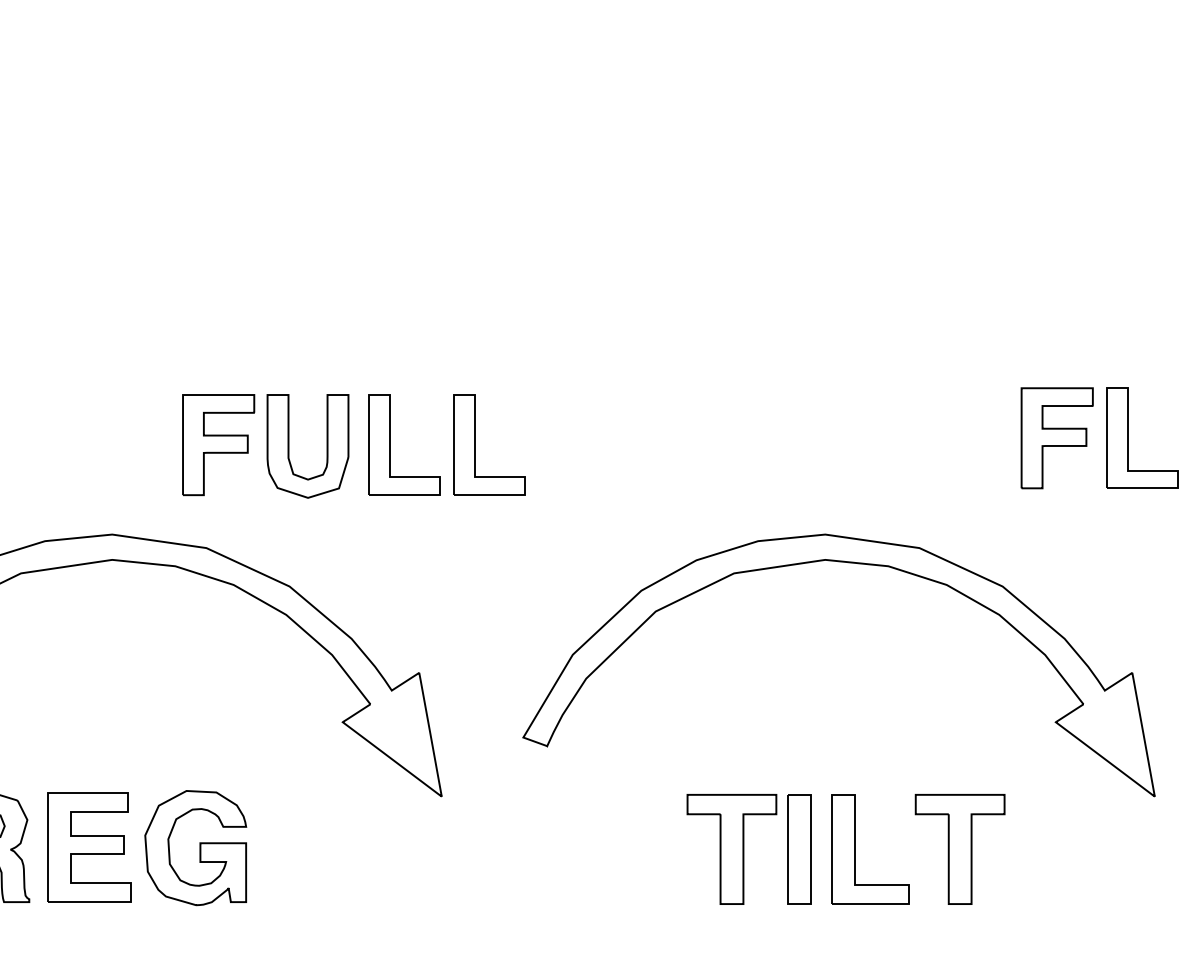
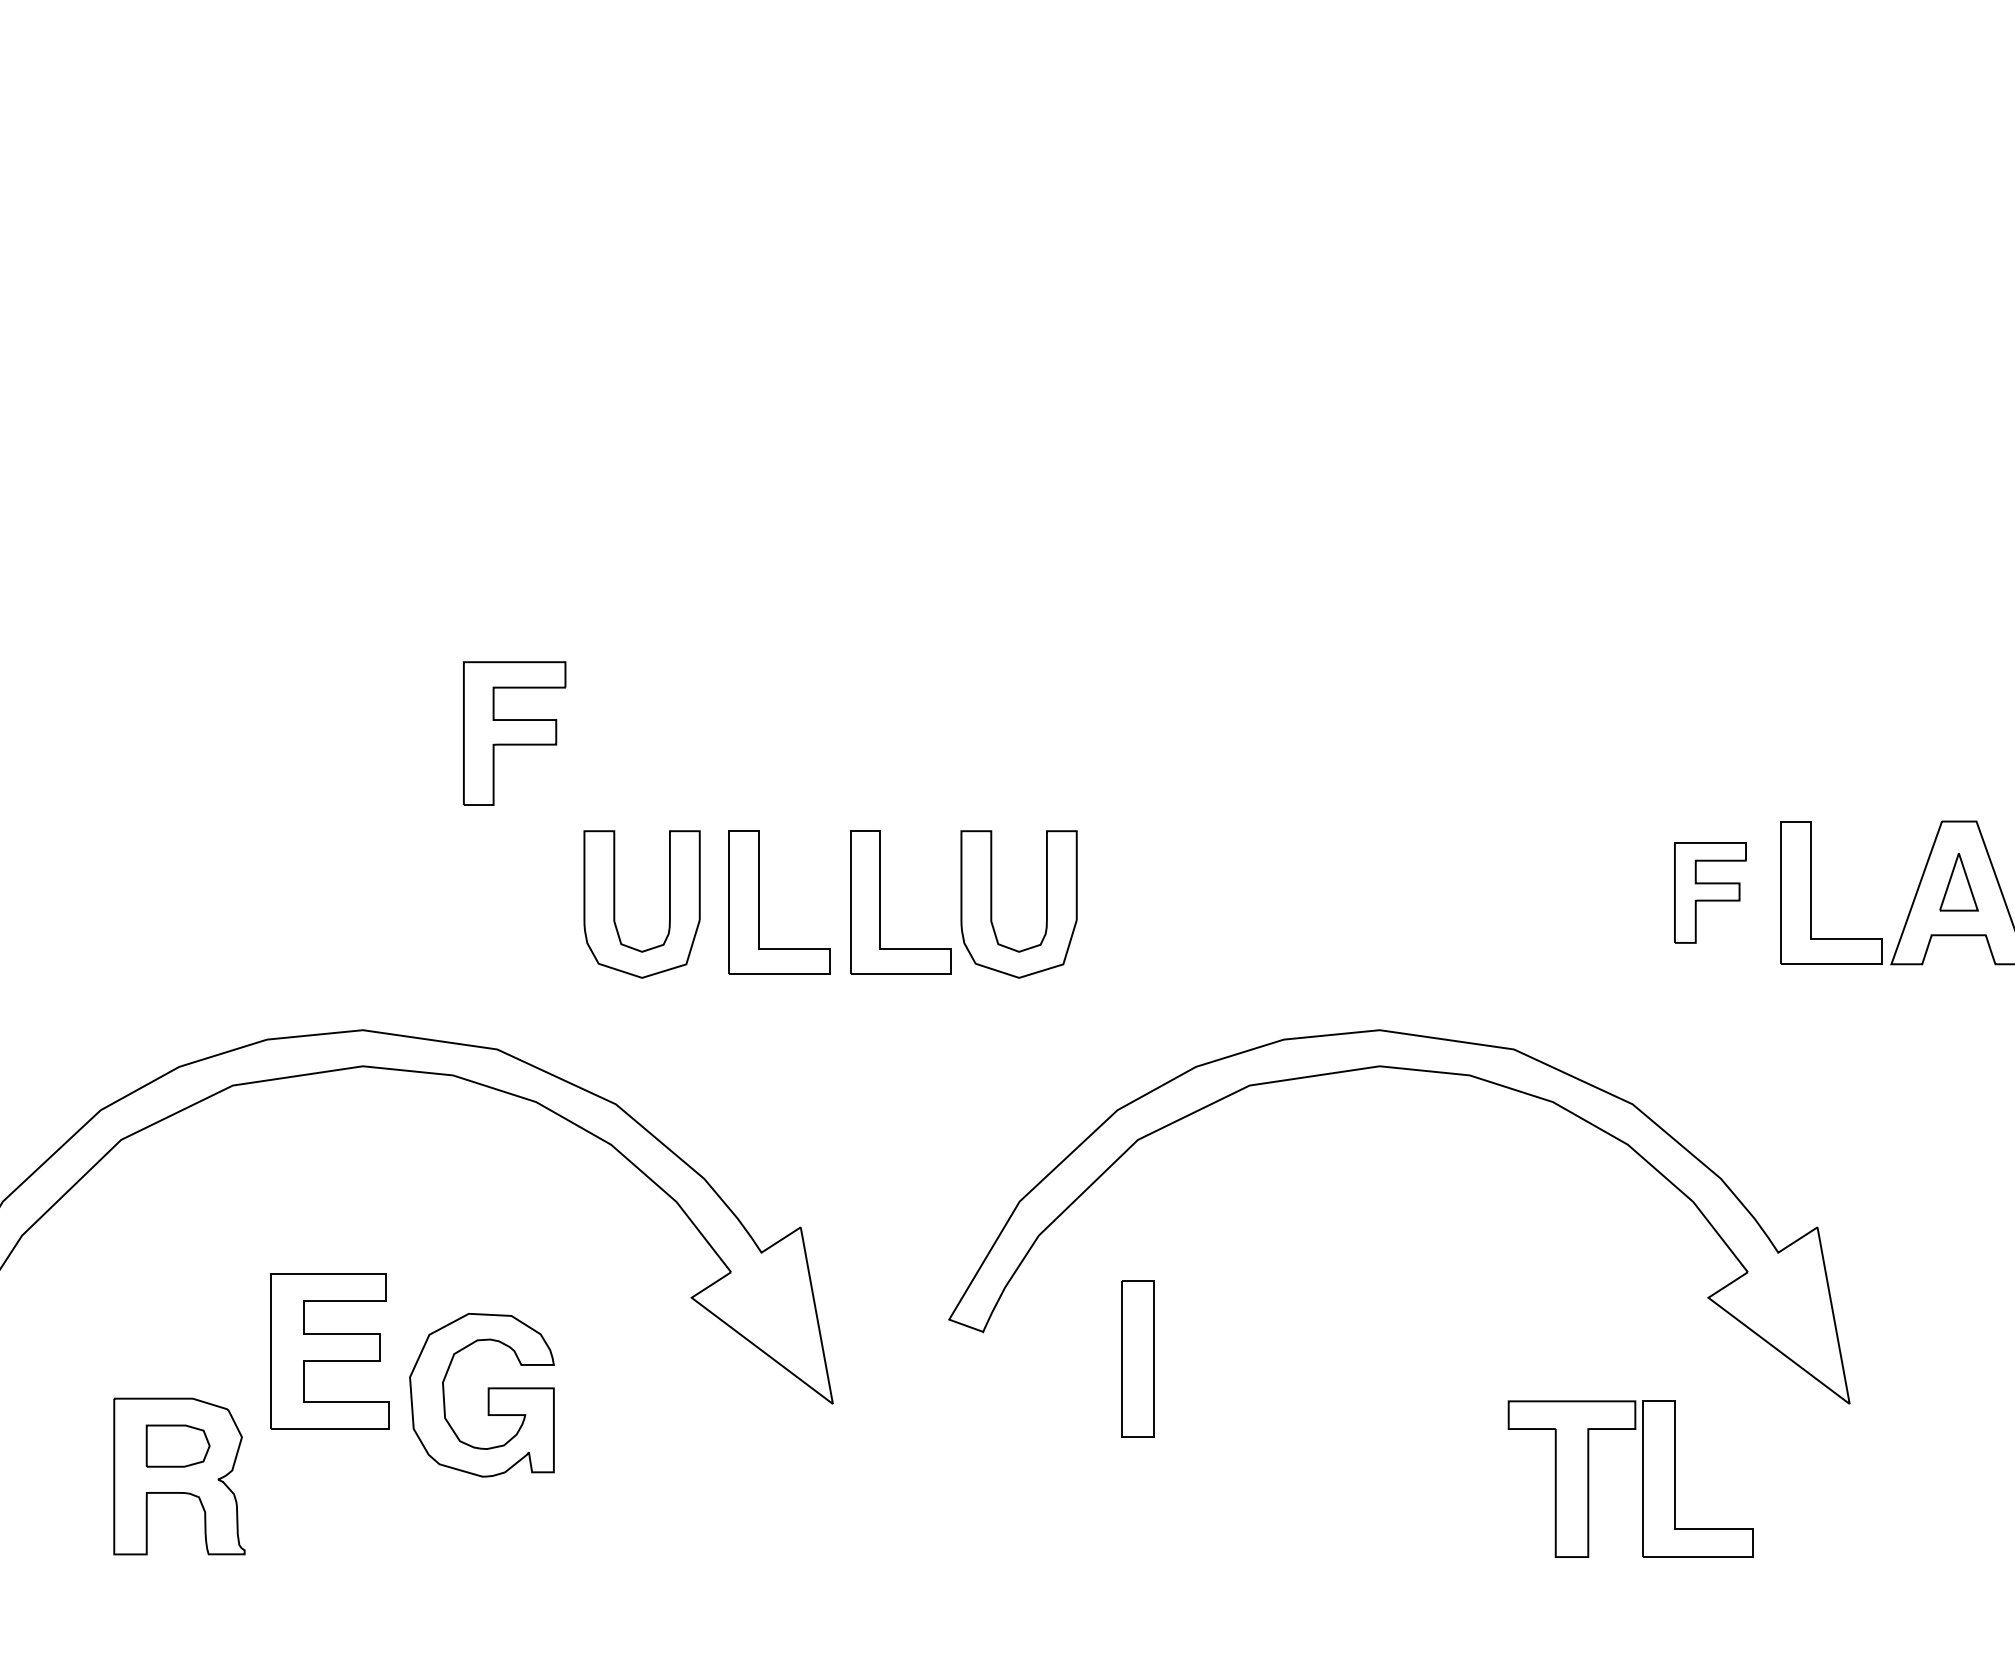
part: (1057, 438) -> (1710, 892), size x0.7
part: (218, 445) -> (514, 733), moved
part: (553, 446) -> (992, 904), added
part: (88, 847) -> (329, 1351), moved
part: (195, 847) -> (481, 1394), moved
part: (731, 848) -> (1246, 1478), removed
part: (799, 848) -> (1137, 1358), moved
part: (855, 848) -> (1675, 1478), moved

